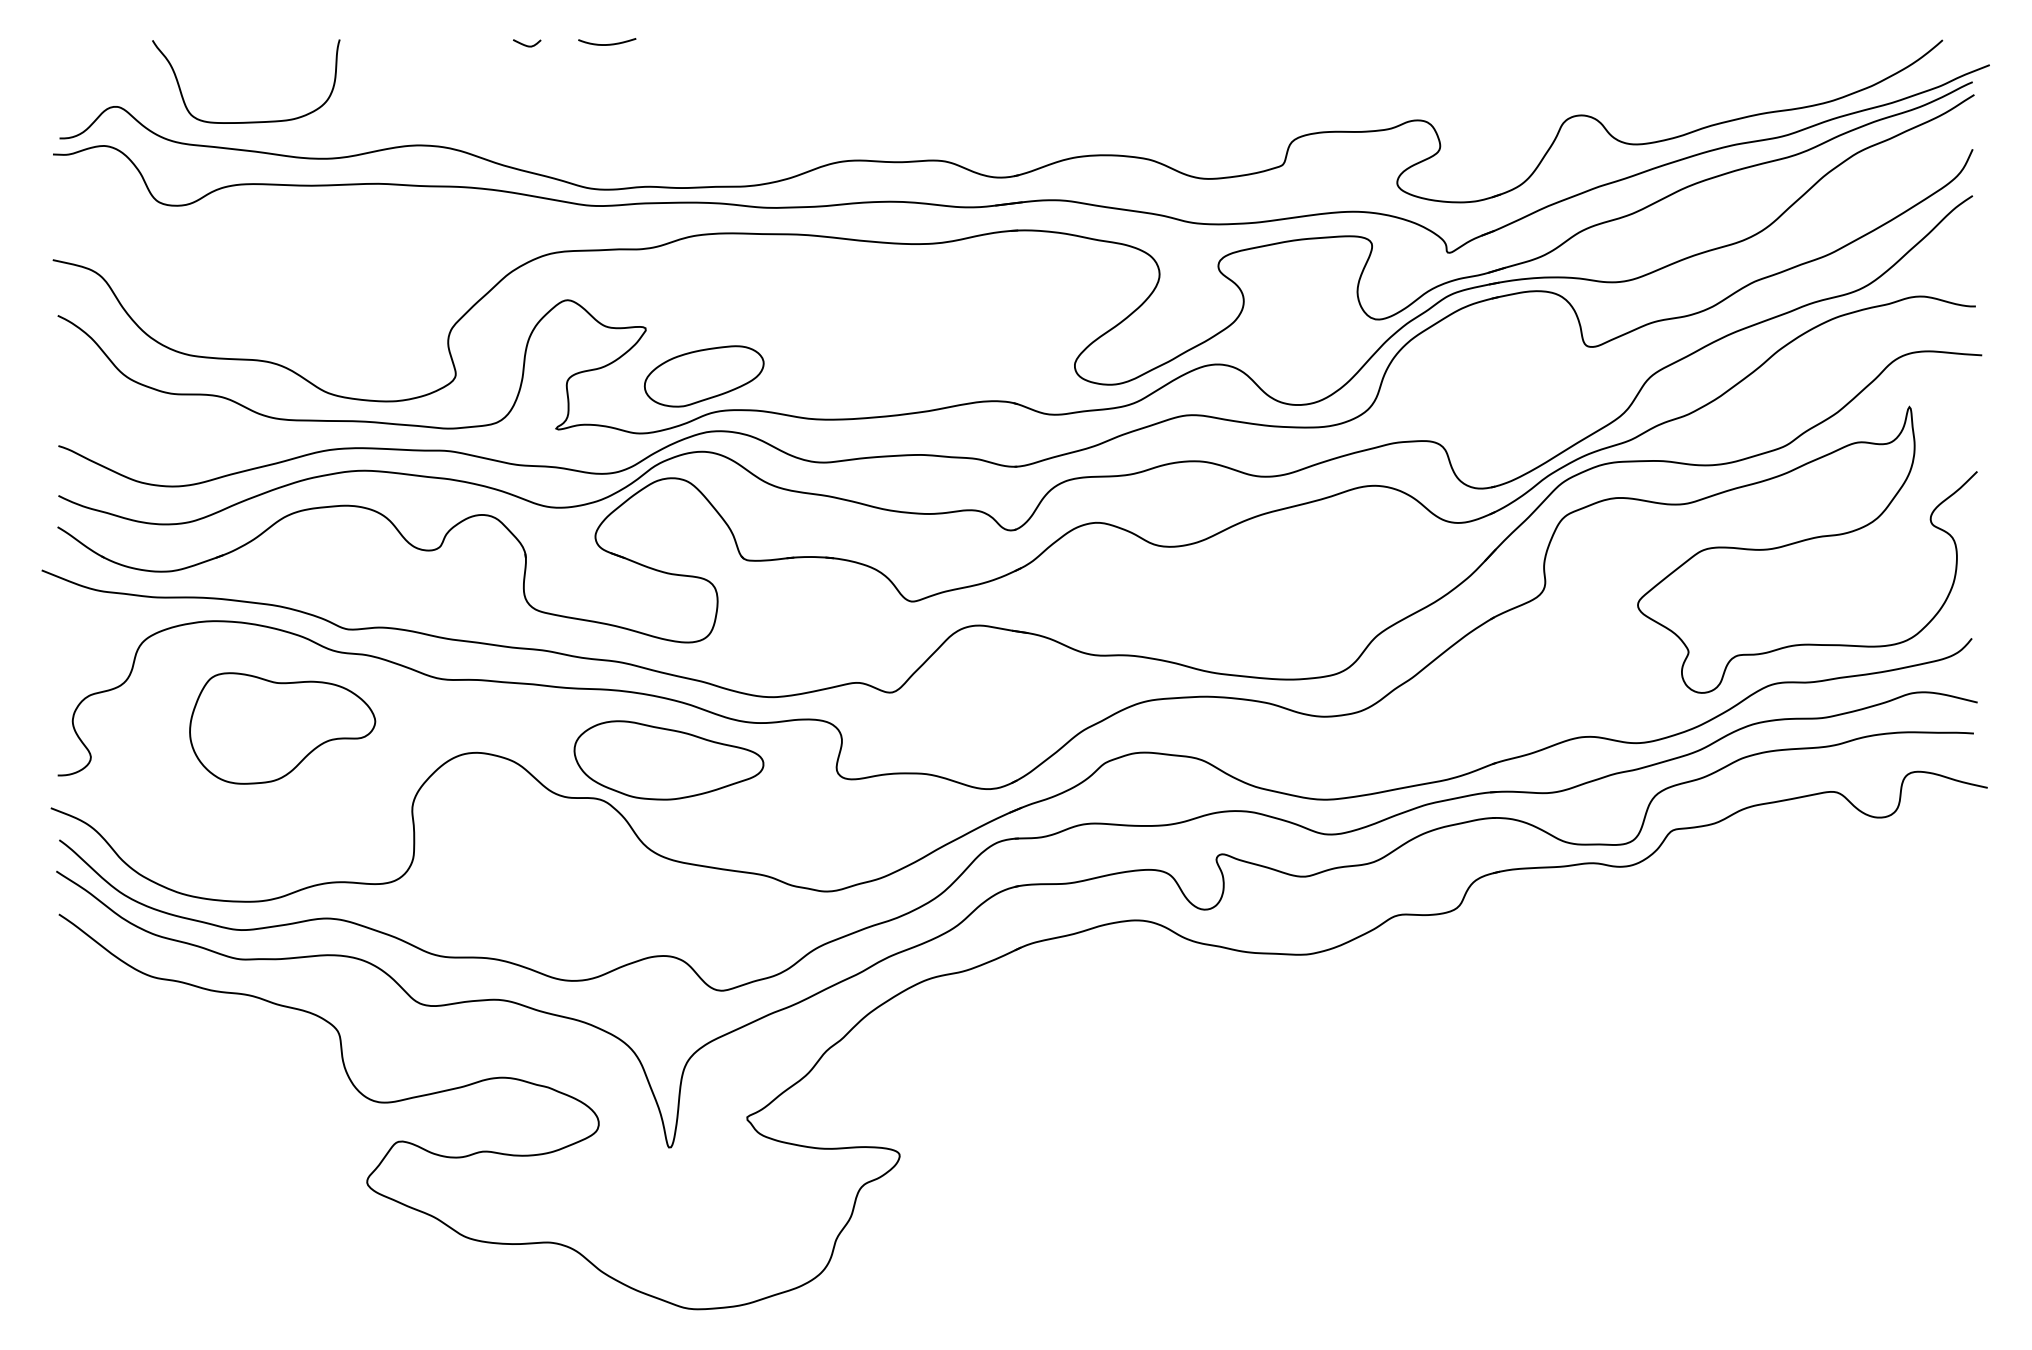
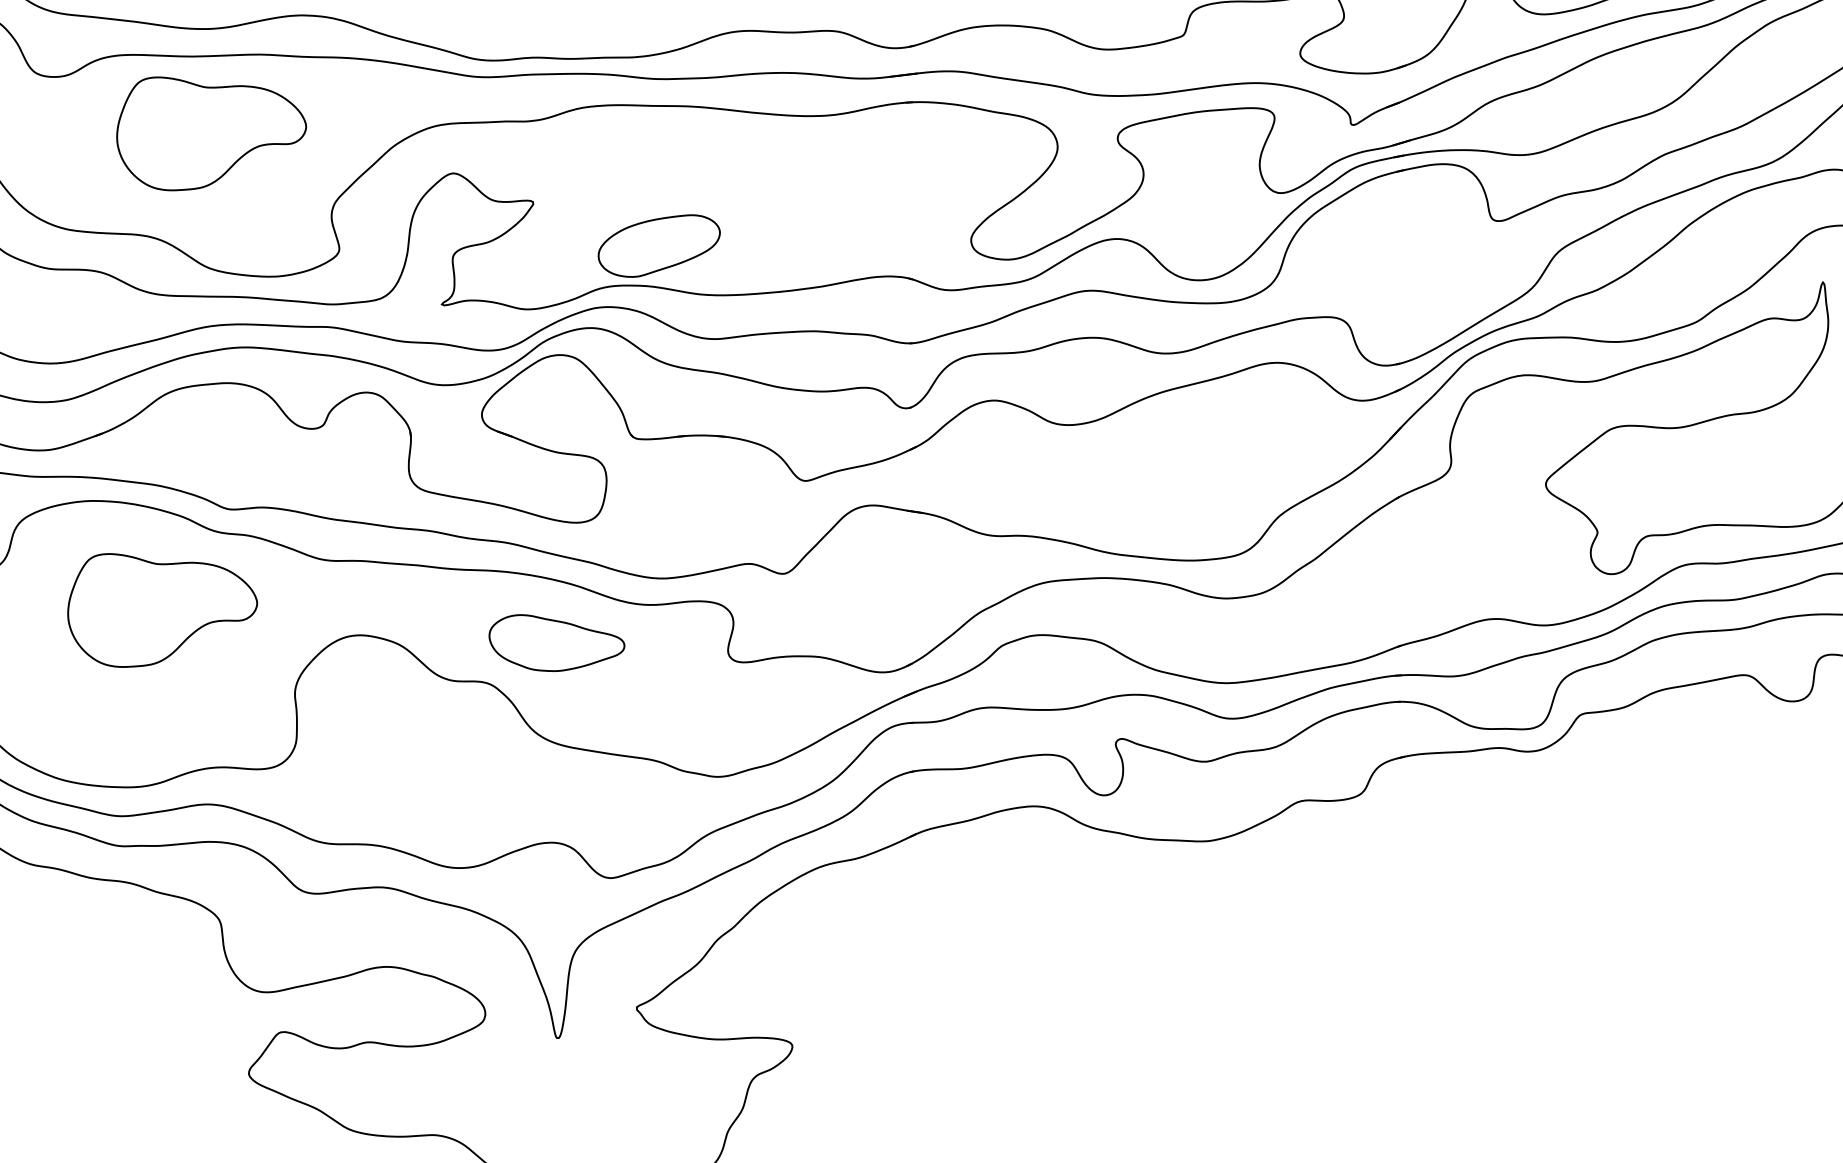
part: (330, 261) -> (211, 133), added
part: (703, 376) -> (658, 246), moved
part: (668, 760) -> (556, 643), size x0.7

